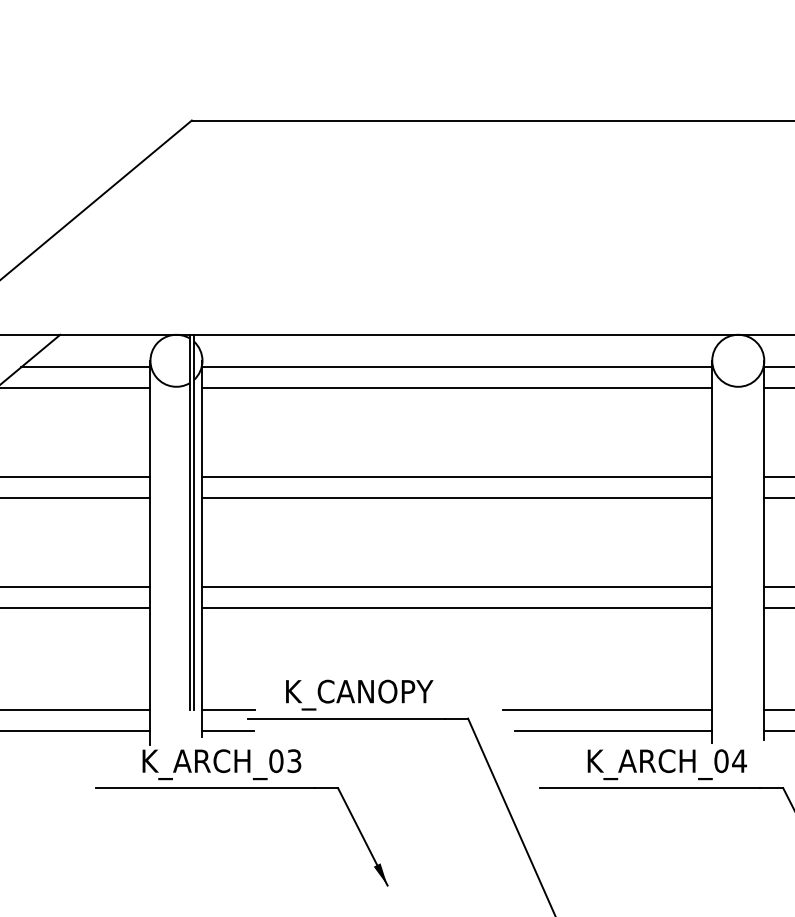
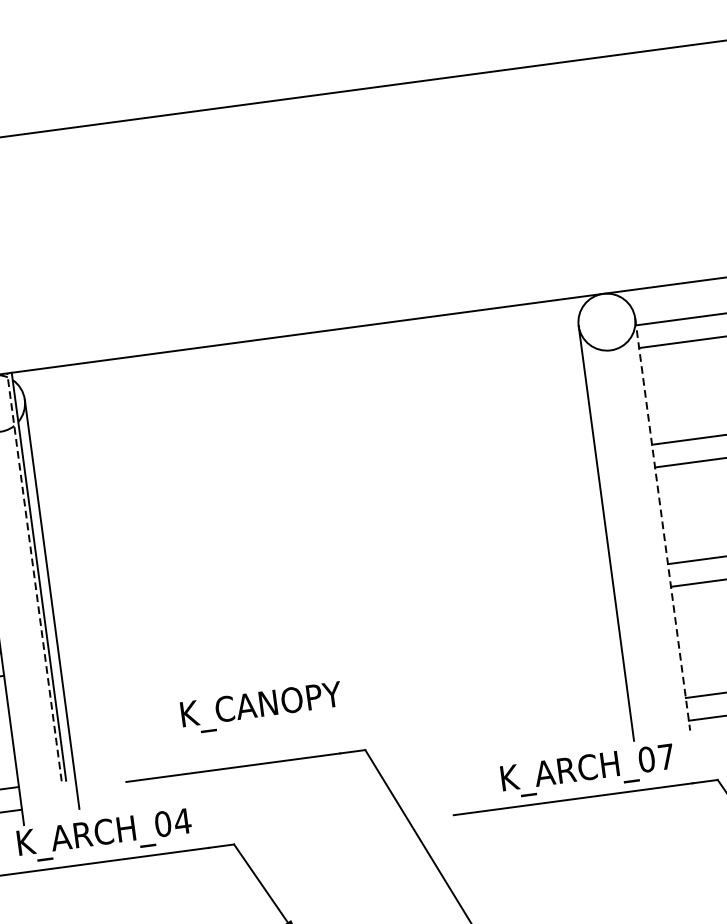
line: (457, 367) -> (302, 370), removed
line: (457, 388) -> (305, 392), removed
line: (457, 477) -> (318, 489), removed
line: (457, 498) -> (321, 512), removed
line: (189, 522) -> (34, 577), solid -> dashed
line: (764, 550) -> (662, 524), solid -> dashed
line: (457, 587) -> (334, 609), removed
line: (457, 607) -> (337, 630), removed
text: (359, 694) -> (261, 707), moved
line: (228, 710) -> (103, 775), removed
line: (607, 710) -> (515, 721), removed
line: (228, 731) -> (106, 798), removed
line: (613, 731) -> (525, 742), removed
text: (739, 760) -> (666, 756), K_ARCH_04 -> K_ARCH_07
text: (293, 761) -> (181, 821), K_ARCH_03 -> K_ARCH_04

